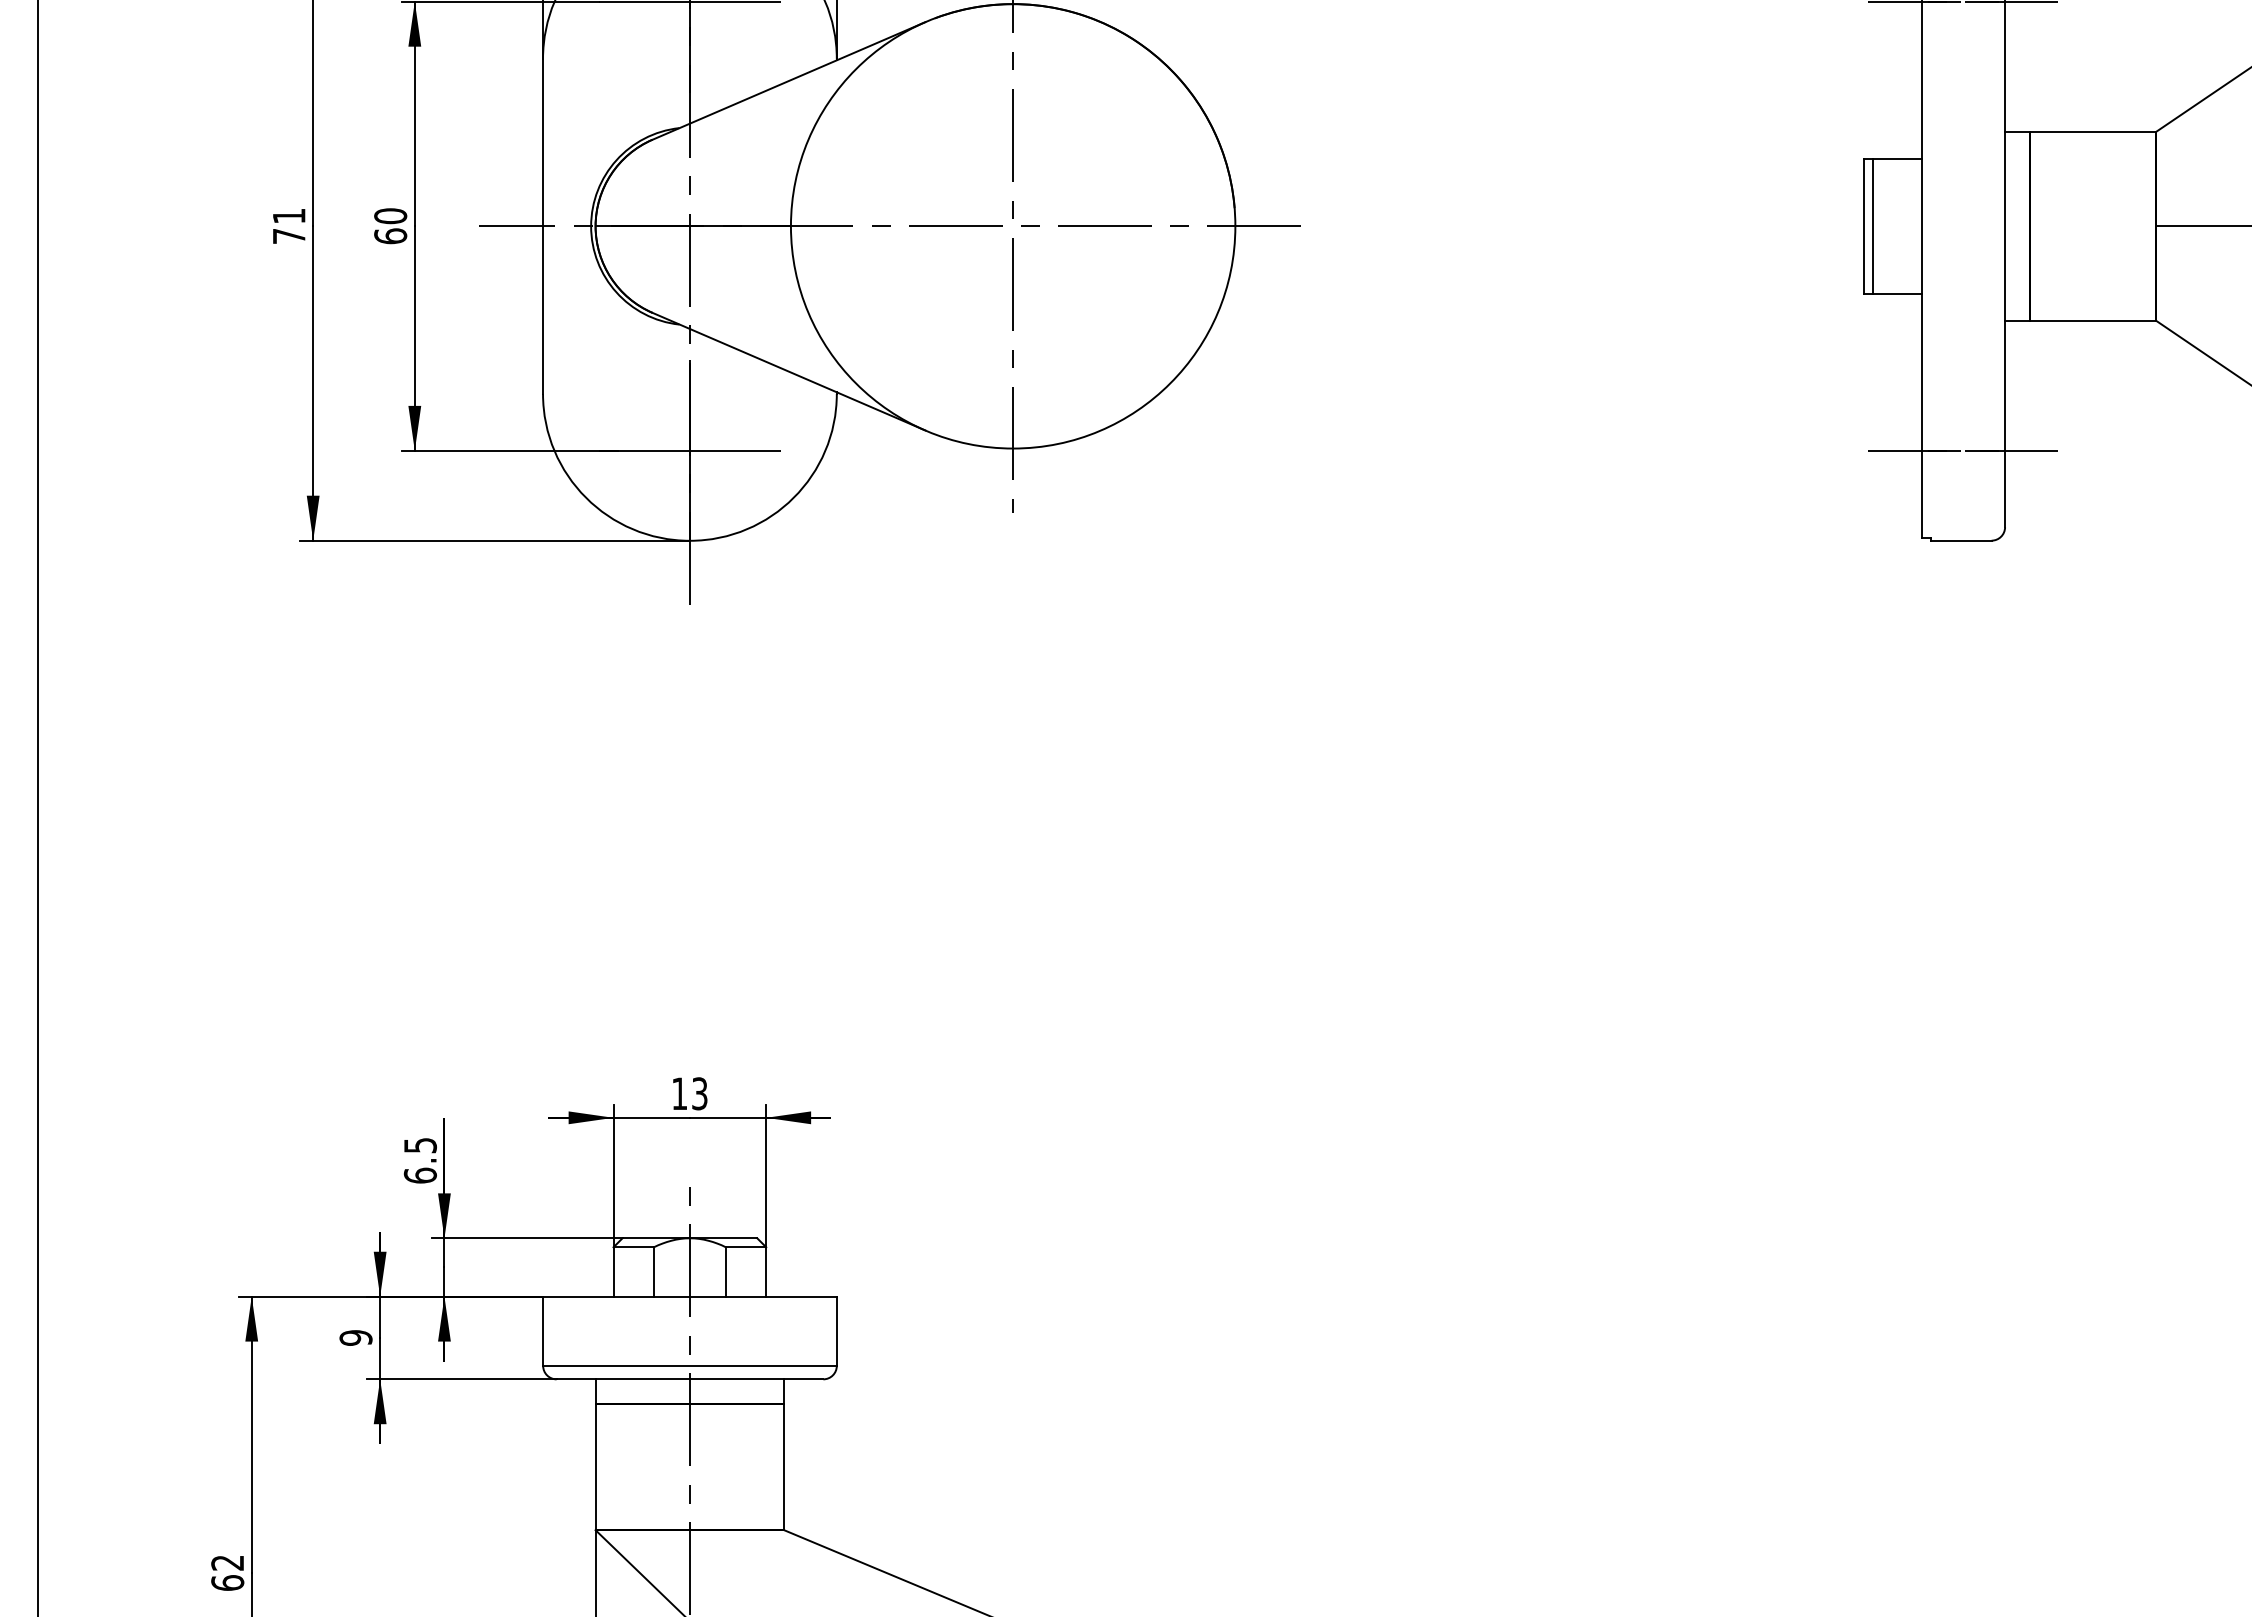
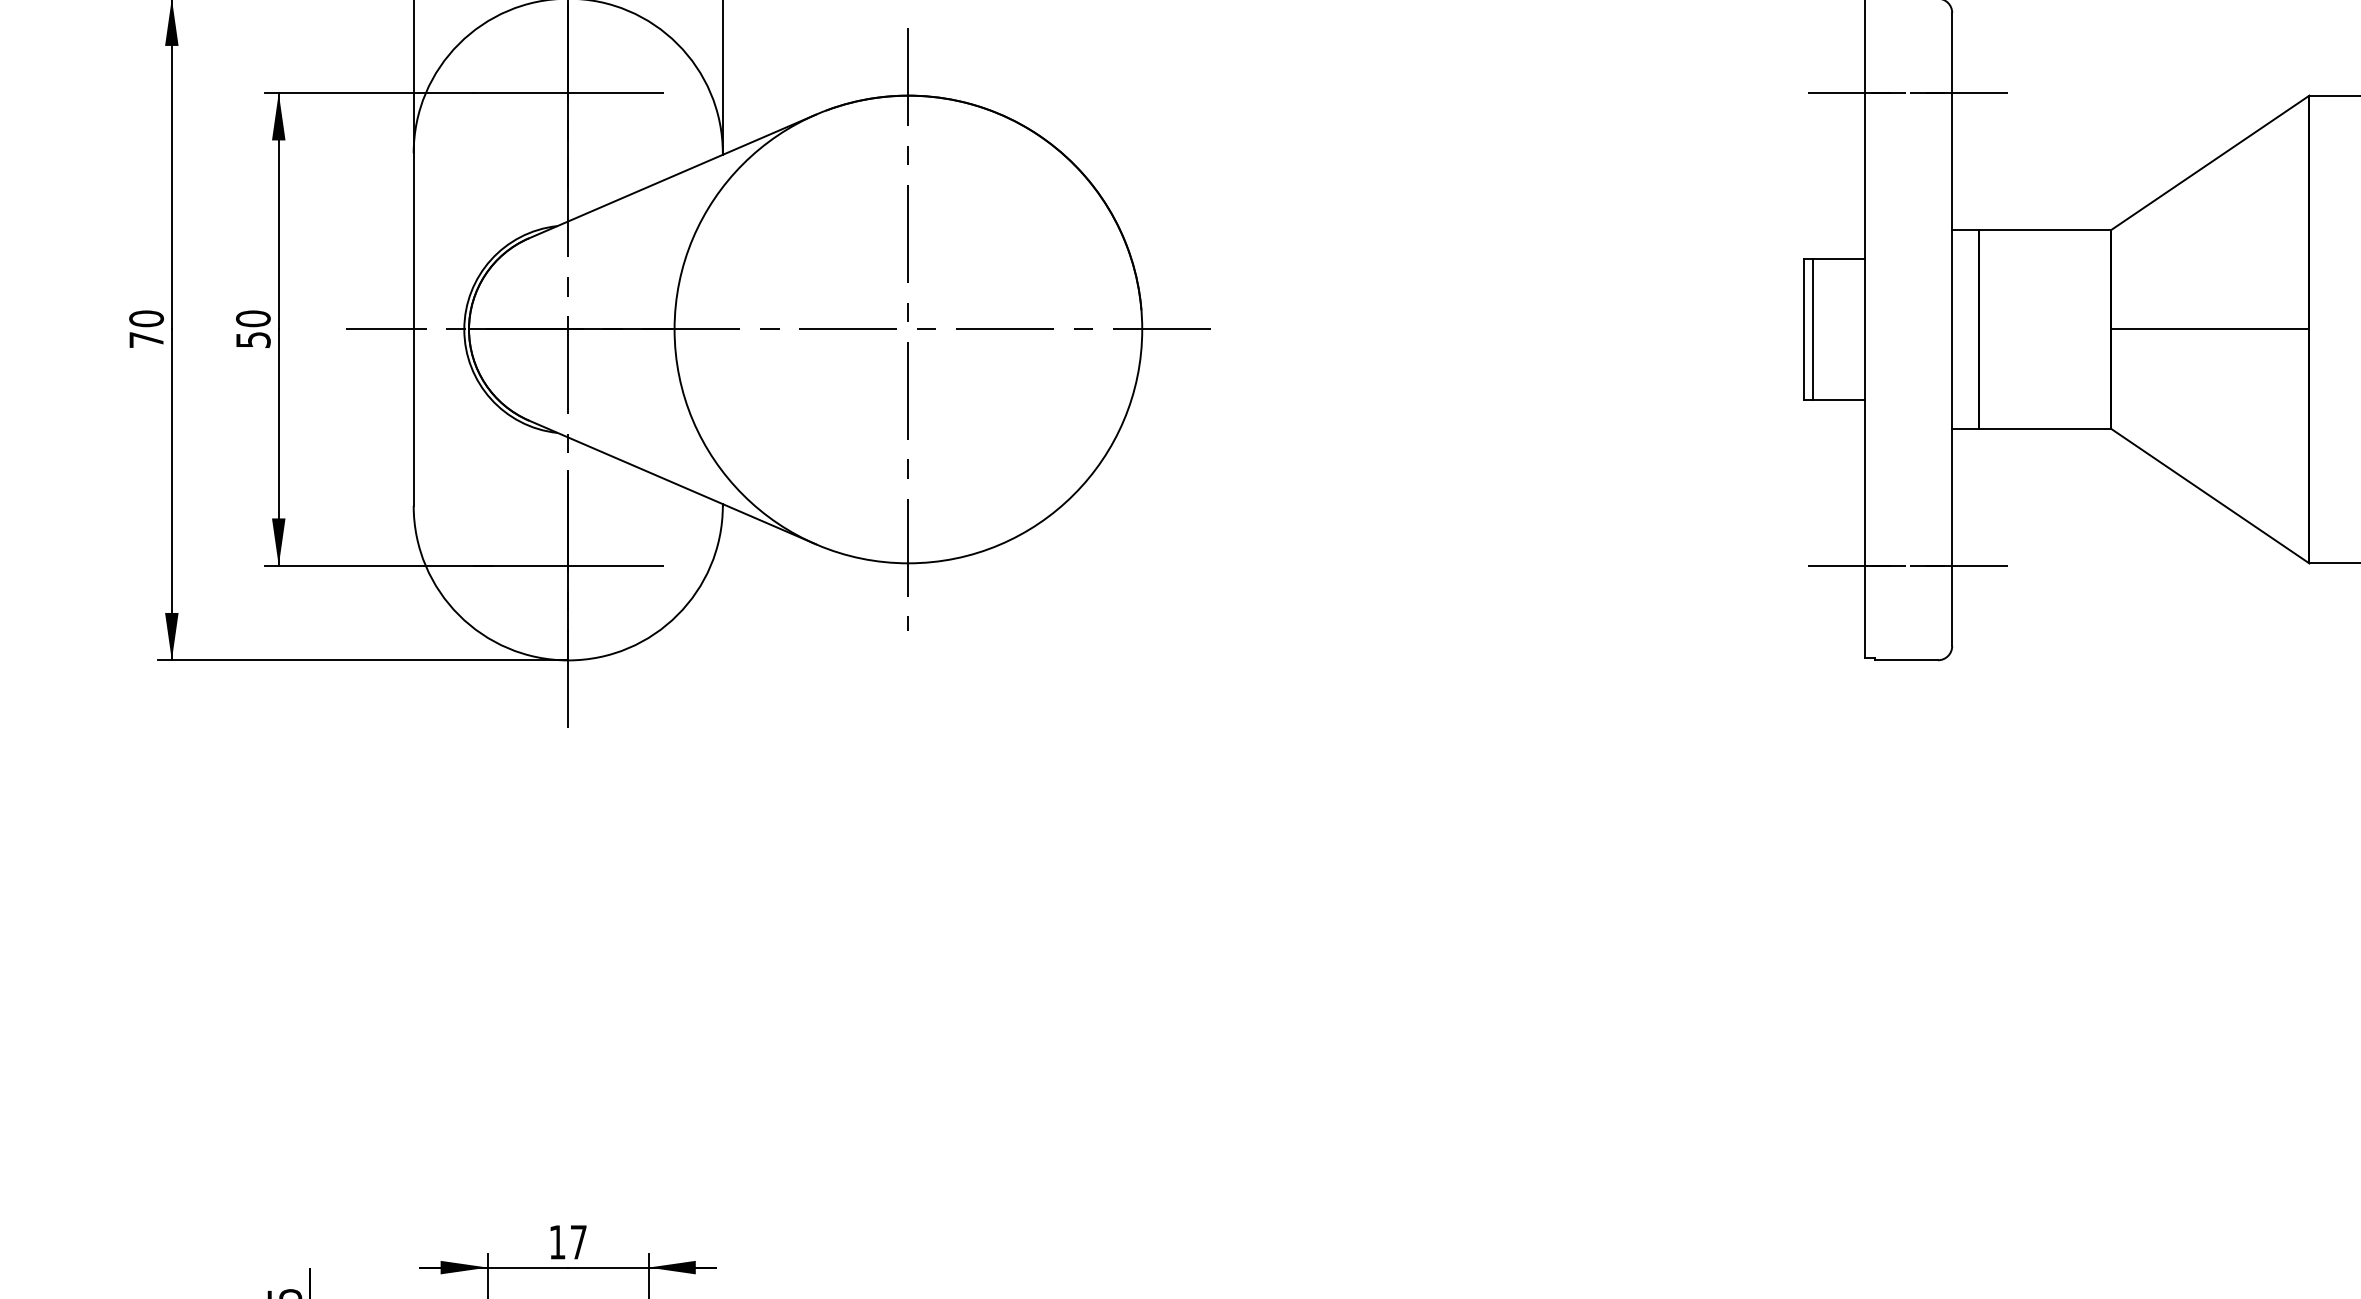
text: (288, 216) -> (145, 319), 71 -> 70
text: (390, 236) -> (253, 340), 60 -> 50
text: (699, 1093) -> (578, 1242), 13 -> 17

